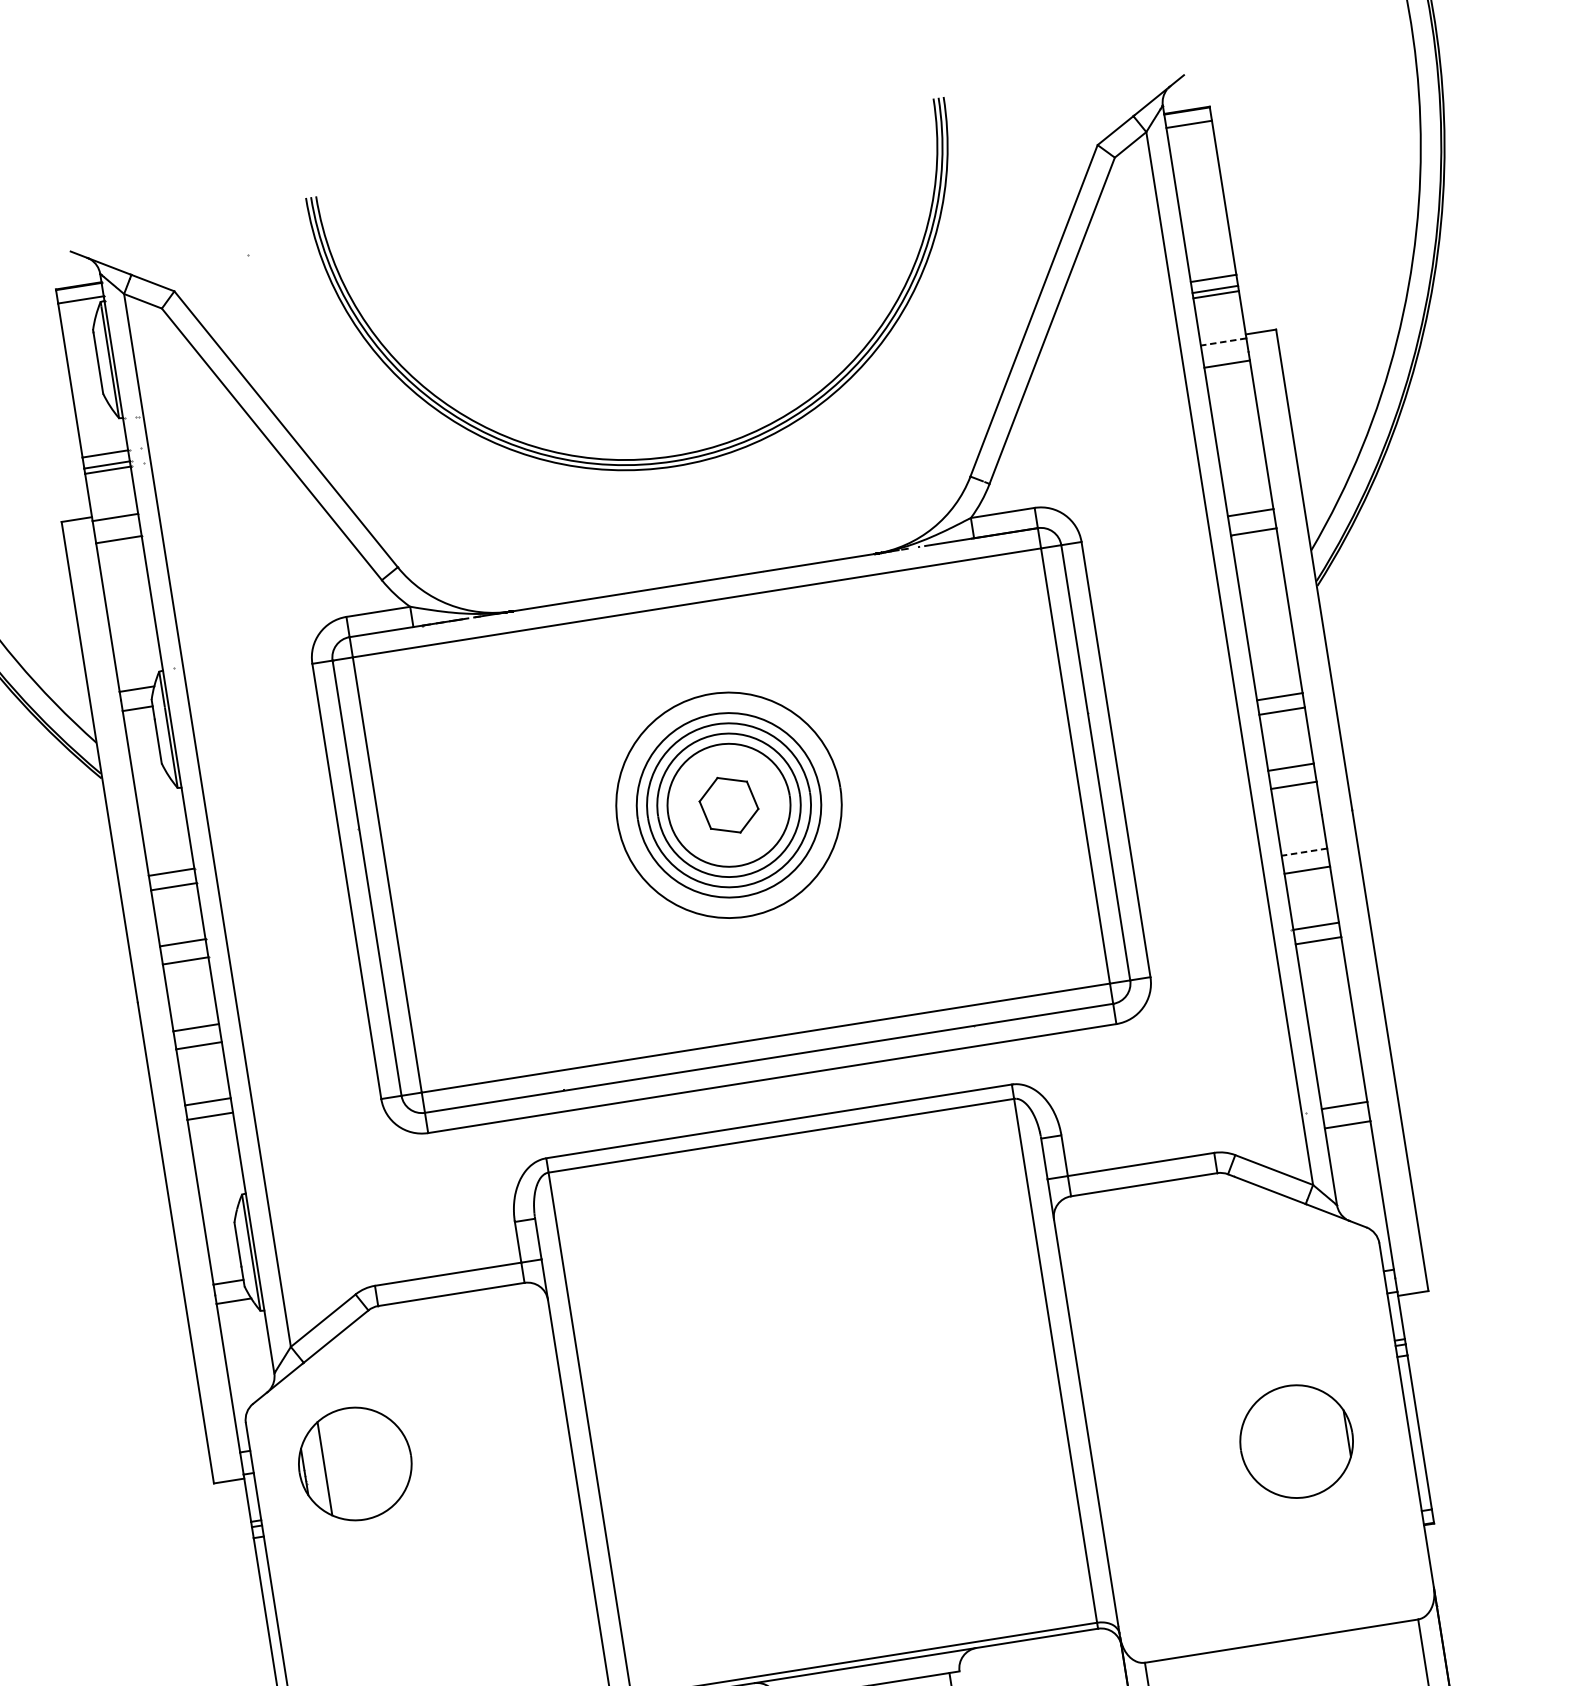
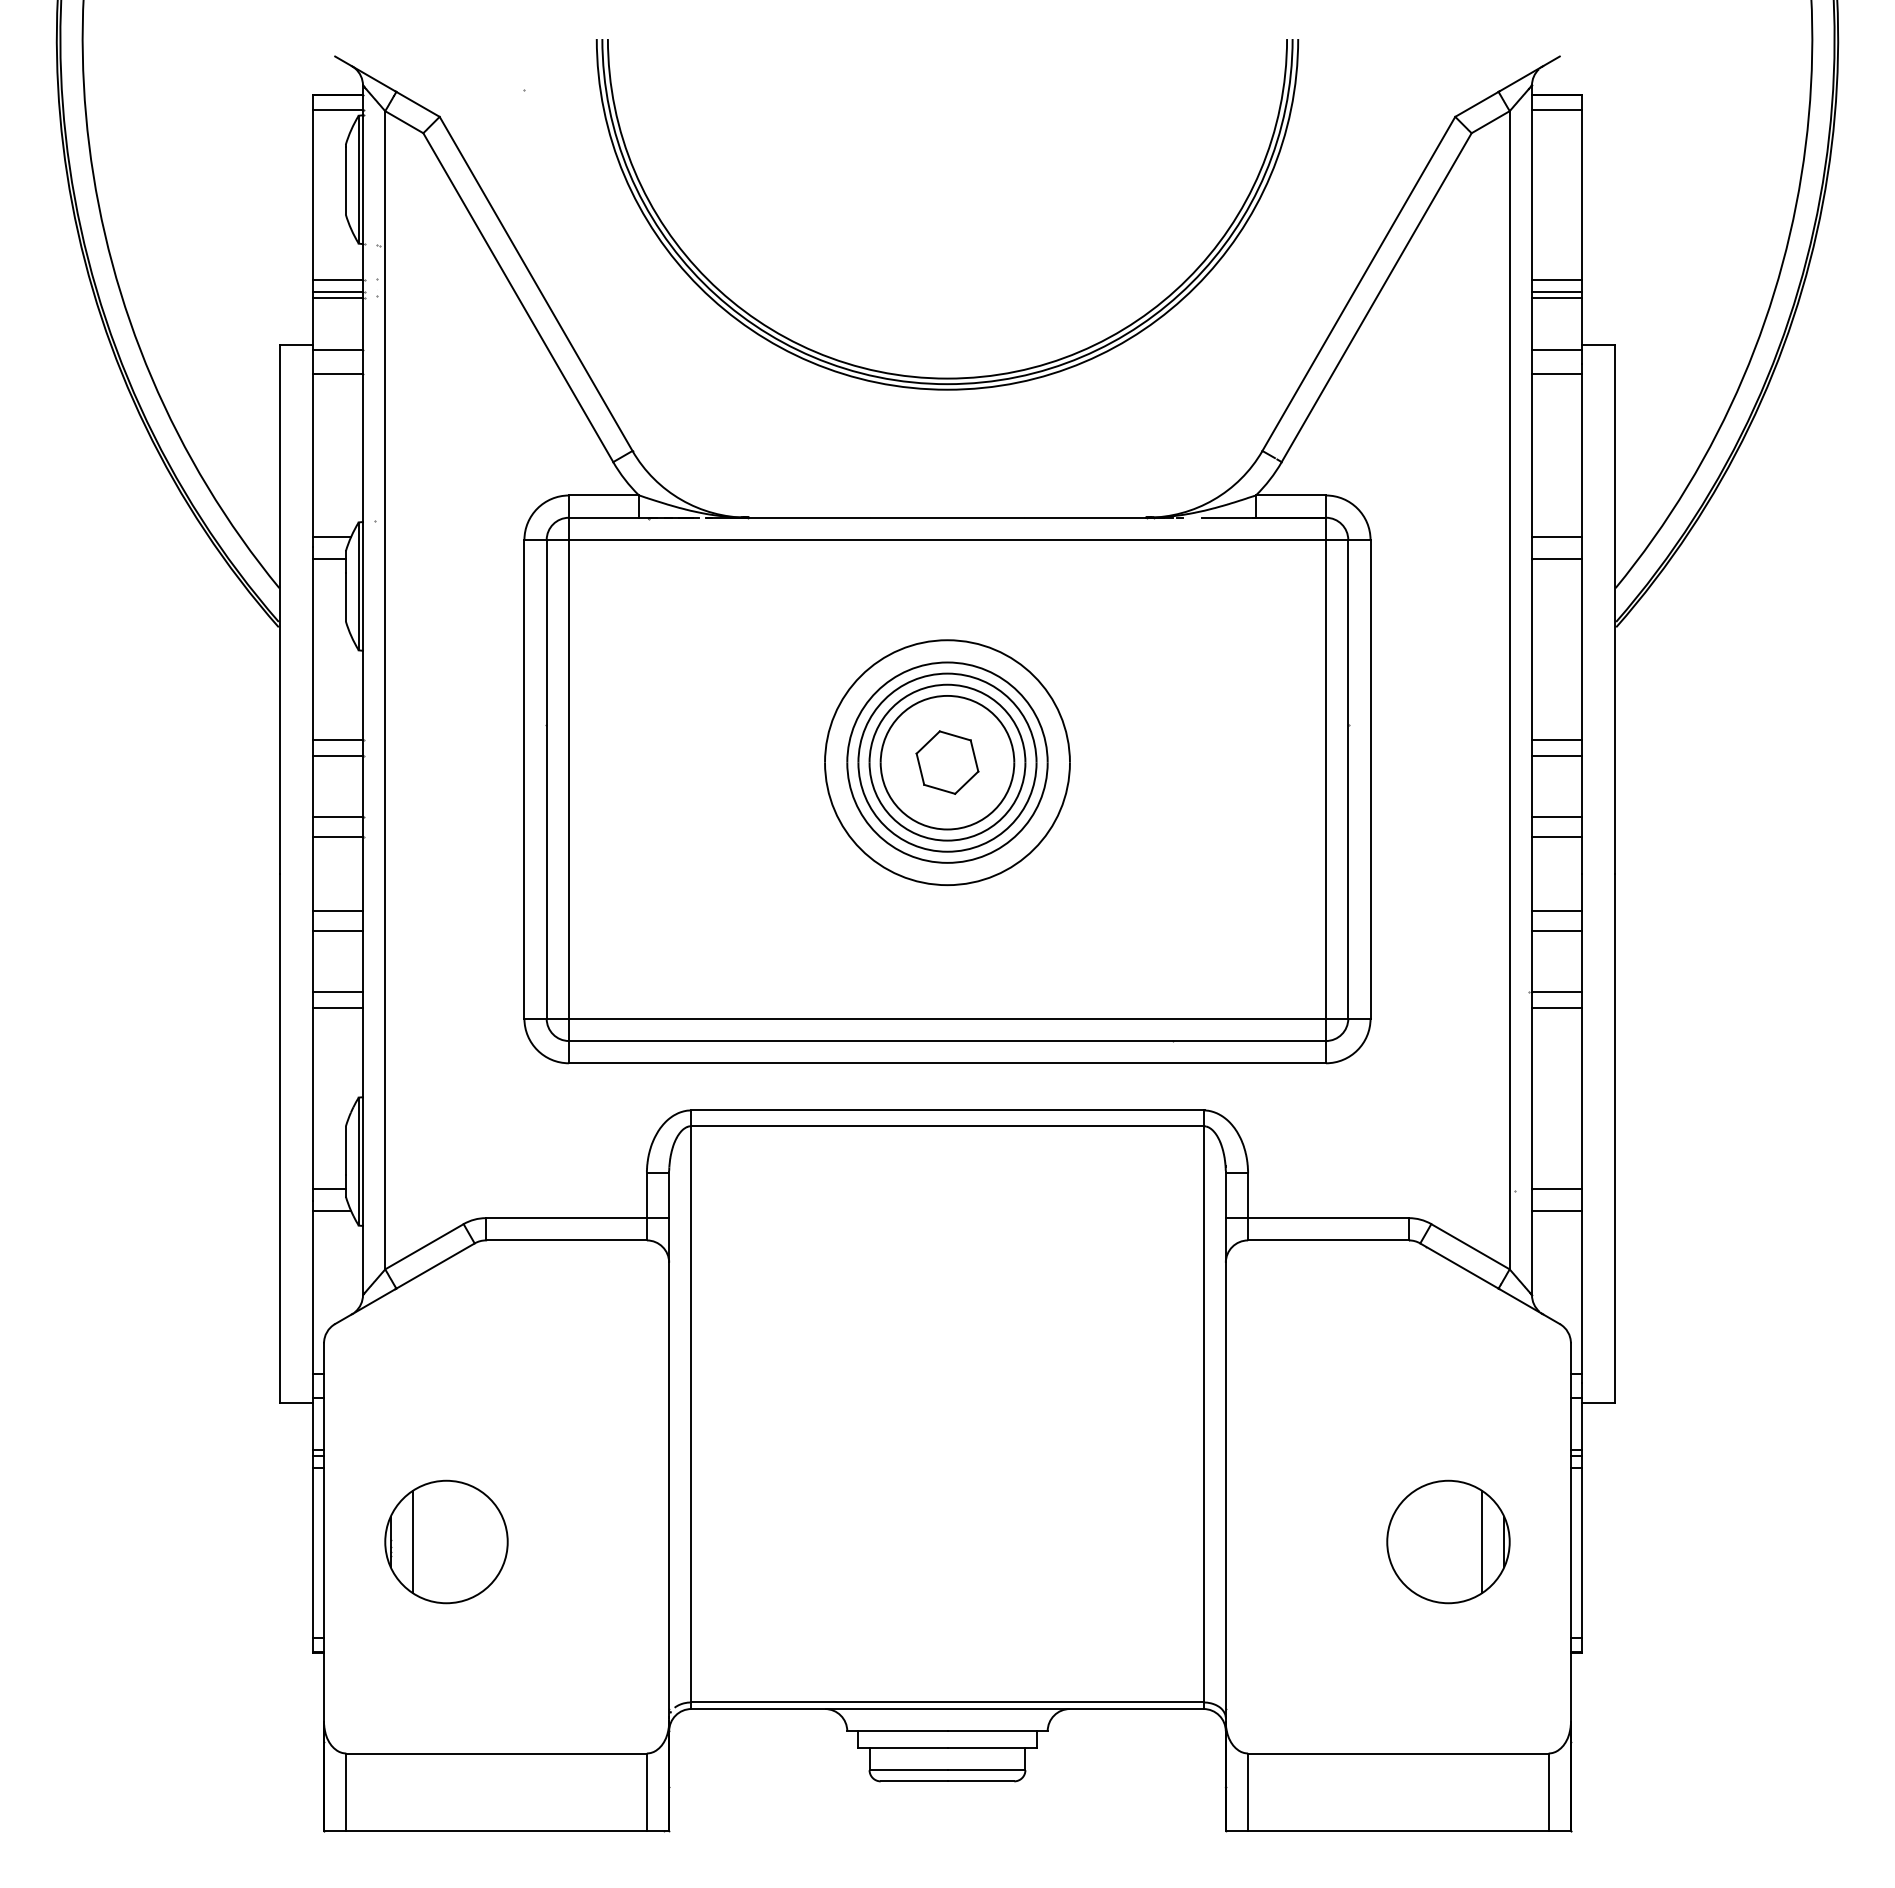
line: (1223, 342) -> (1556, 349), dashed -> solid
line: (1303, 852) -> (1556, 910), dashed -> solid
line: (1326, 1436) -> (1481, 1541), added
part: (355, 1463) -> (446, 1541), moved

